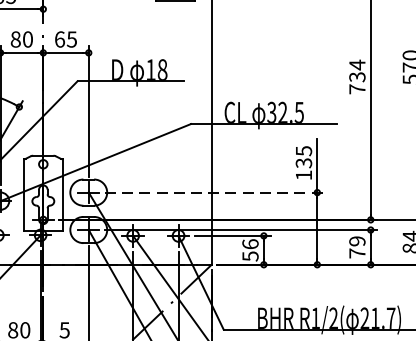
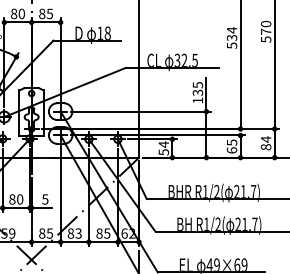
text: (60, 38) -> (42, 13), 65 -> 85
text: (358, 88) -> (232, 45), 734 -> 534
line: (213, 192) -> (140, 111), dashed -> solid
text: (249, 244) -> (163, 144), 56 -> 54
text: (356, 247) -> (231, 146), 79 -> 65

